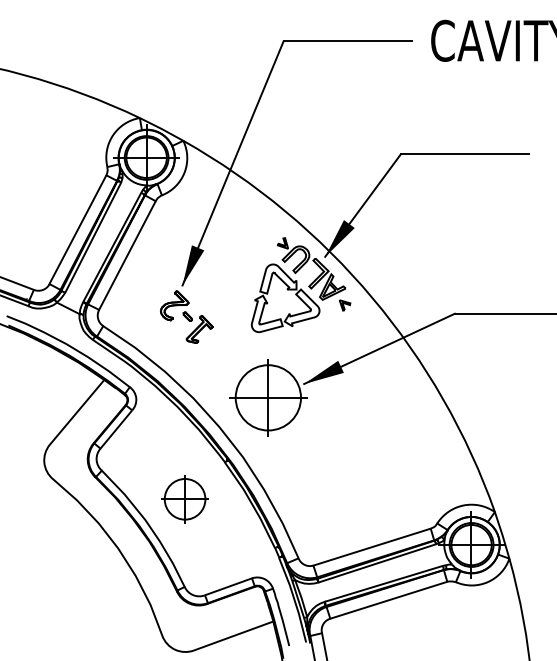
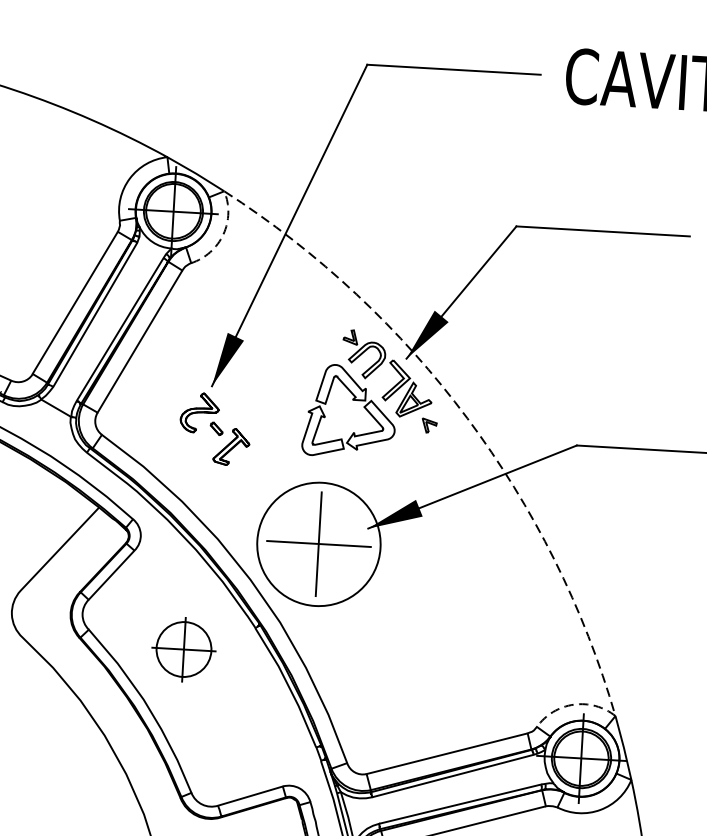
line: (372, 298) -> (467, 418), solid -> dashed
circle: (268, 397) -> (319, 543), size x1.4
part: (184, 499) -> (183, 649), moved

